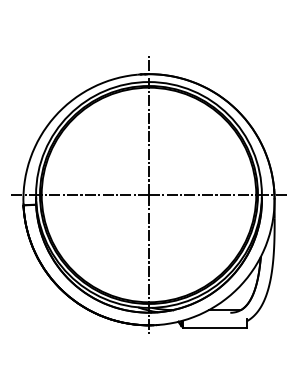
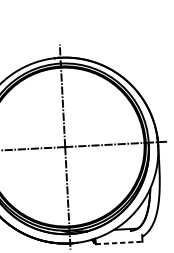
line: (214, 328) -> (118, 243), solid -> dashed

